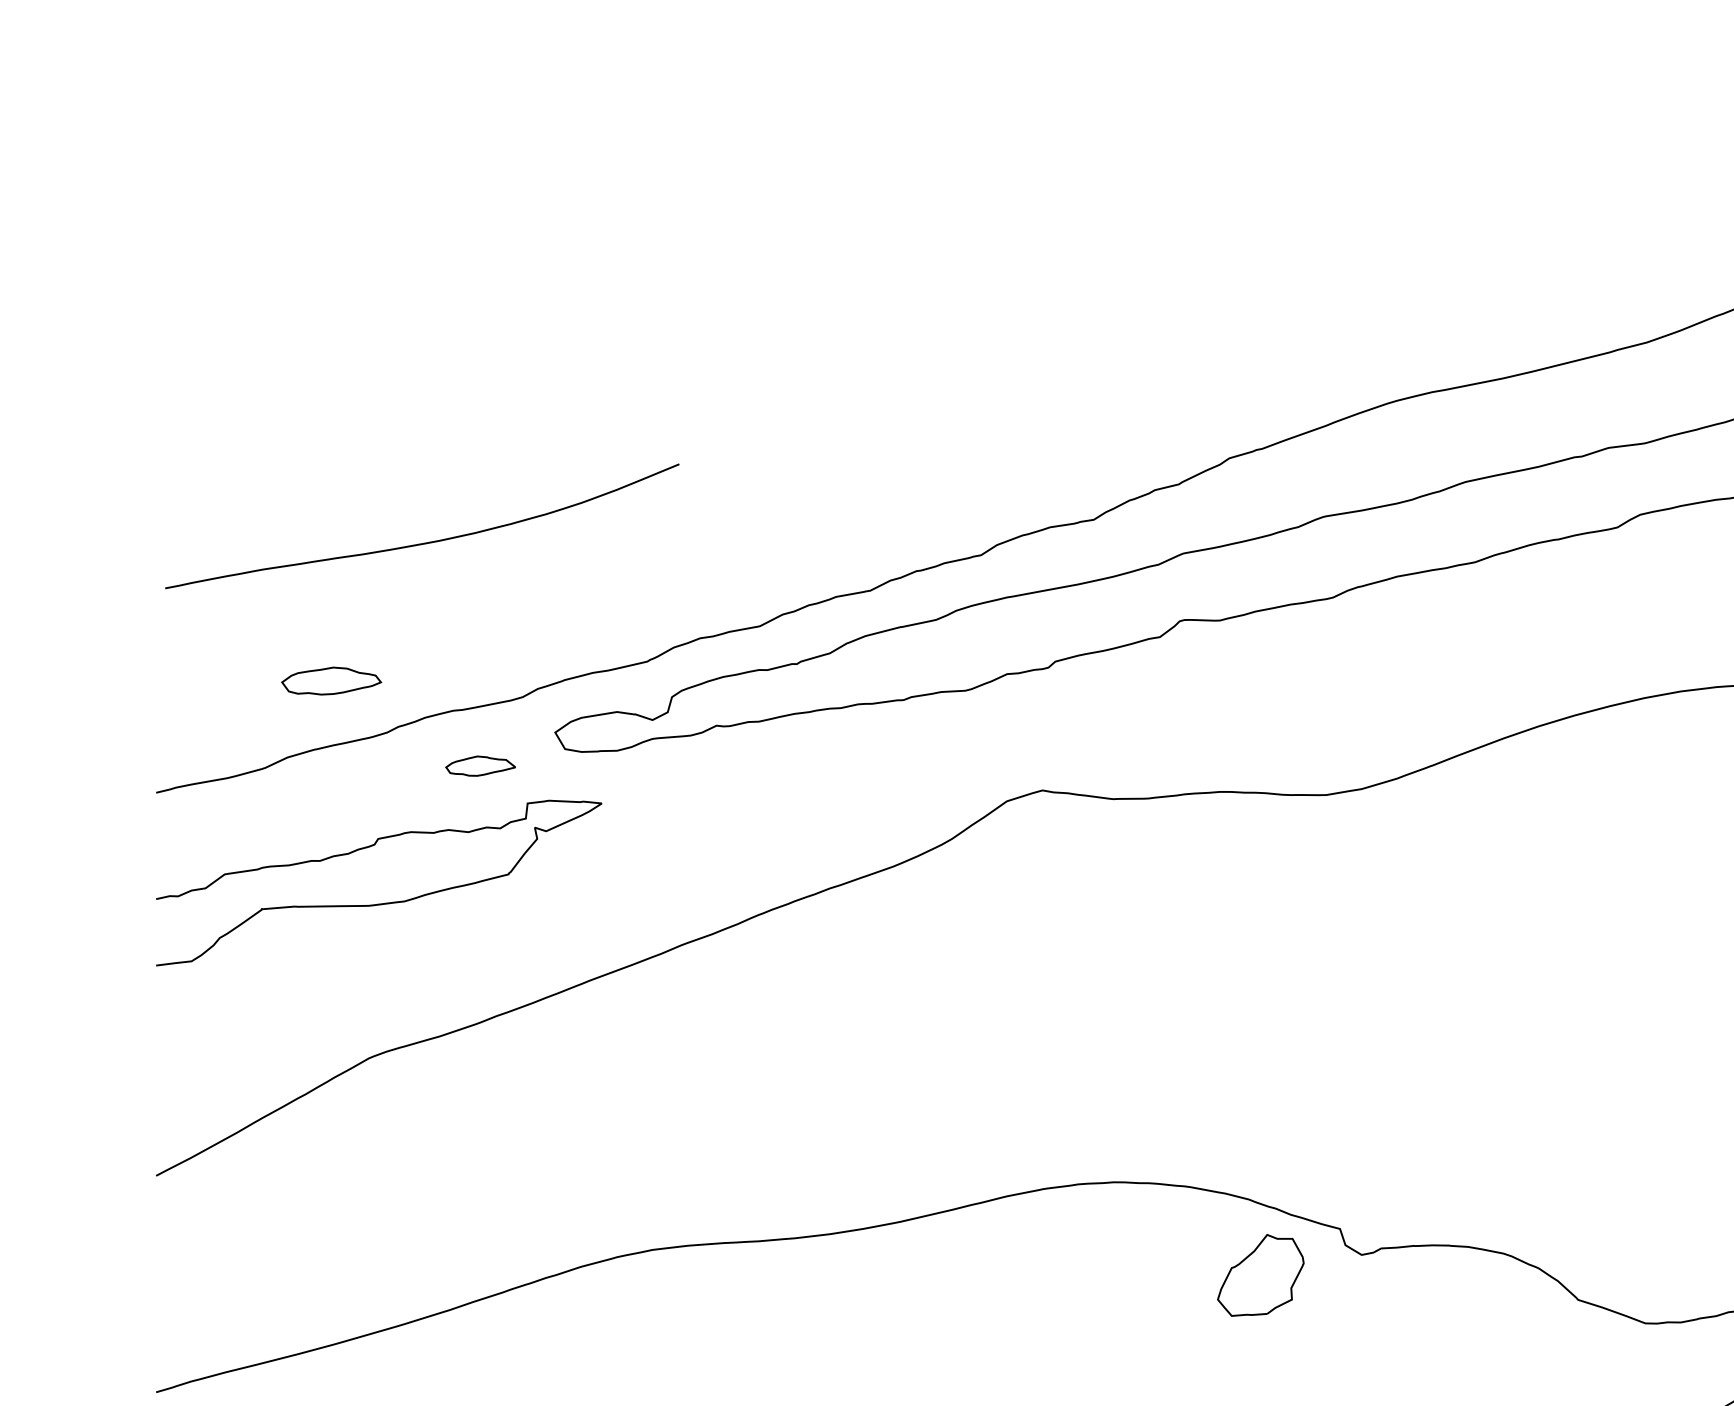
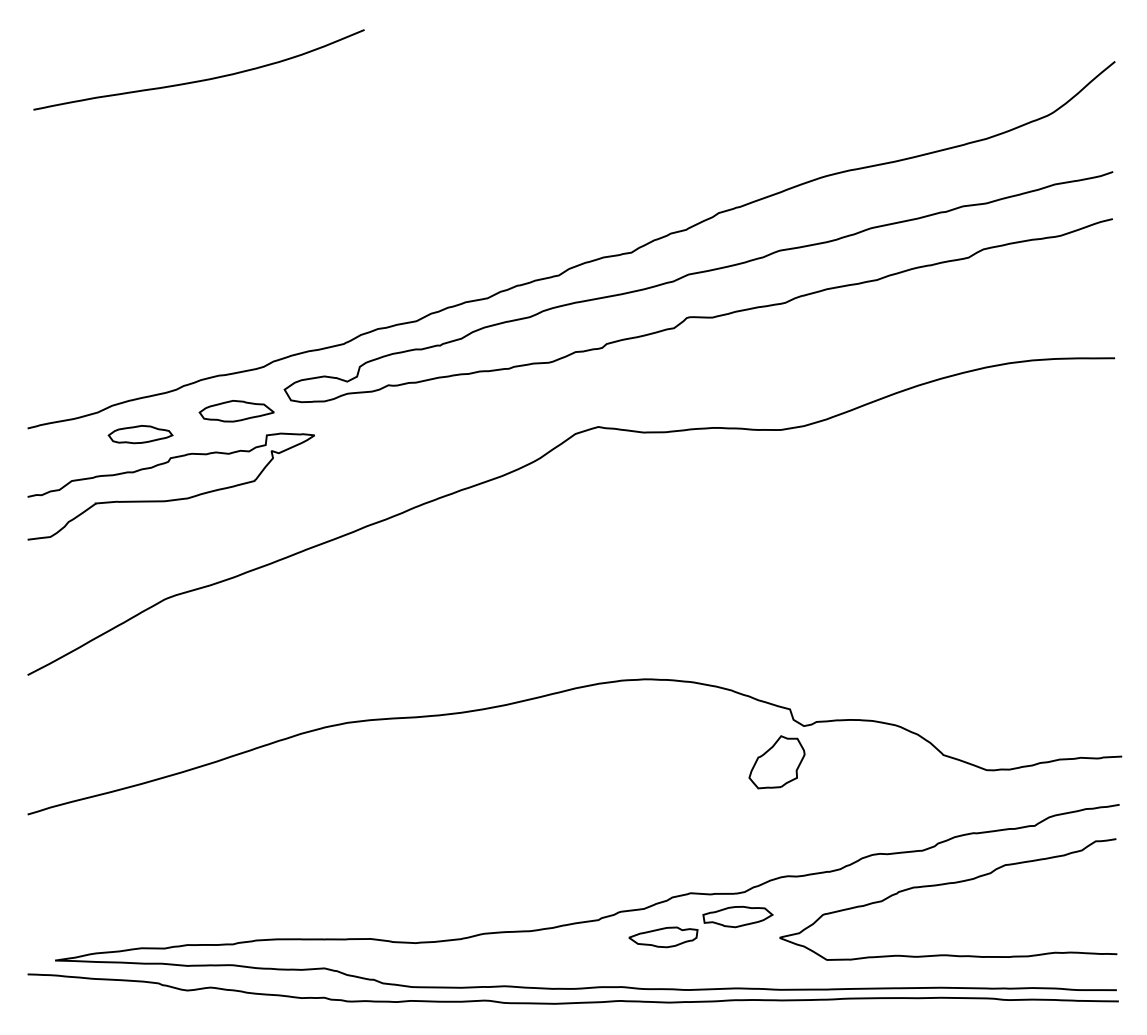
curve: (426, 541) -> (201, 79), moved
part: (331, 681) -> (140, 434), moved
part: (480, 766) -> (236, 411), size x1.67
part: (1259, 1275) -> (776, 762), moved

